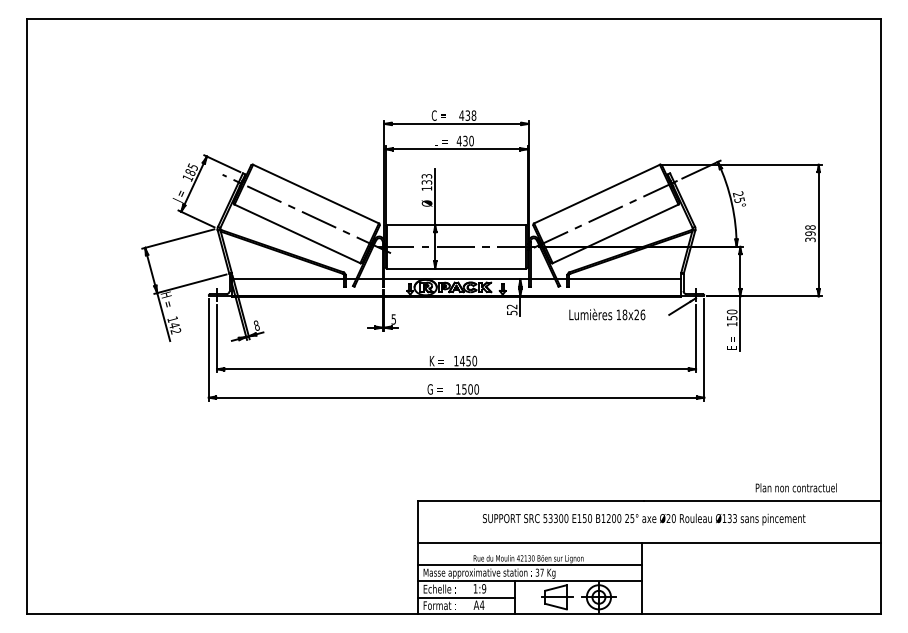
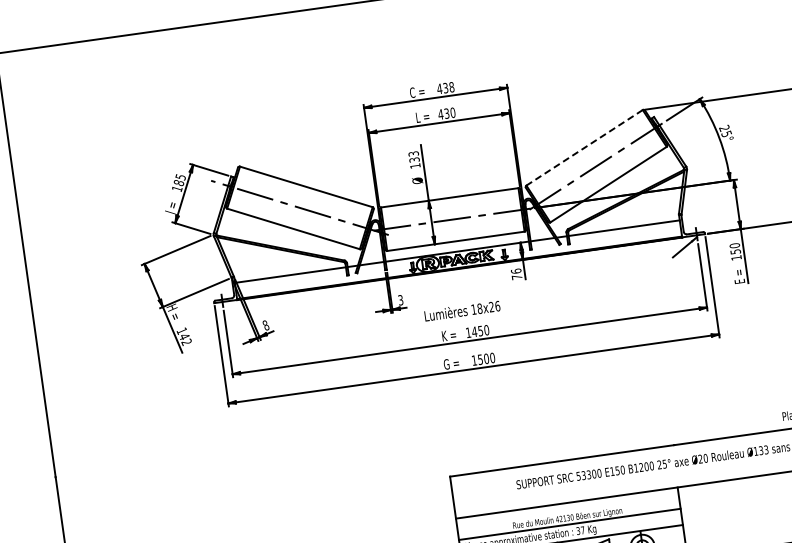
line: (596, 194) -> (584, 148), solid -> dashed
text: (511, 309) -> (515, 273), 52 -> 76
text: (607, 314) -> (462, 310), moved
text: (393, 318) -> (400, 299), 5 -> 3

